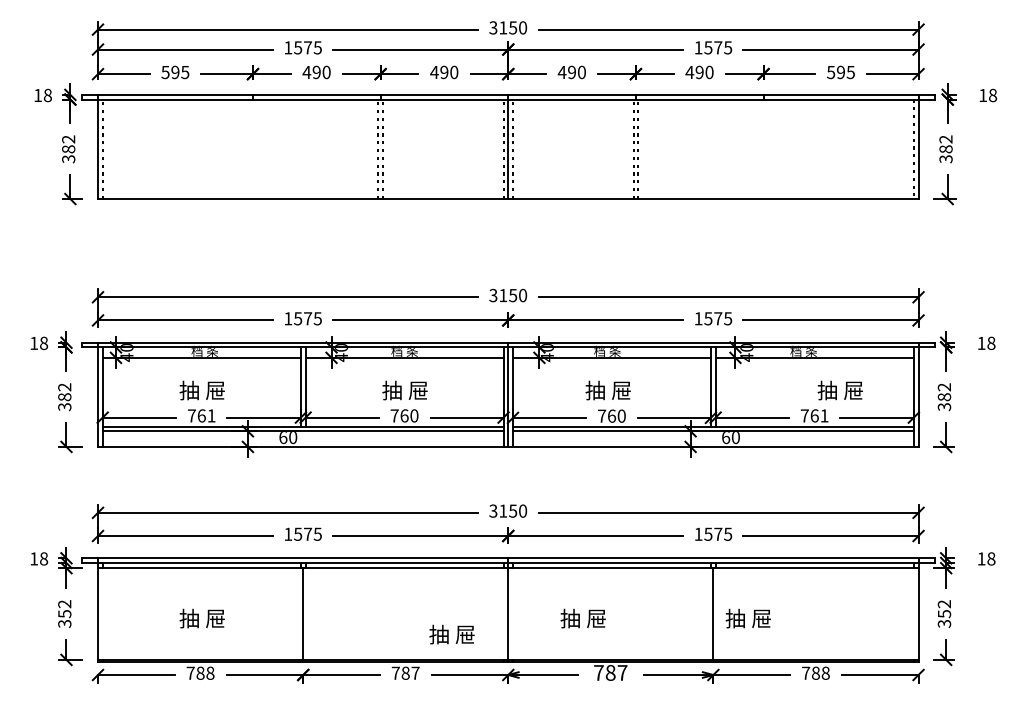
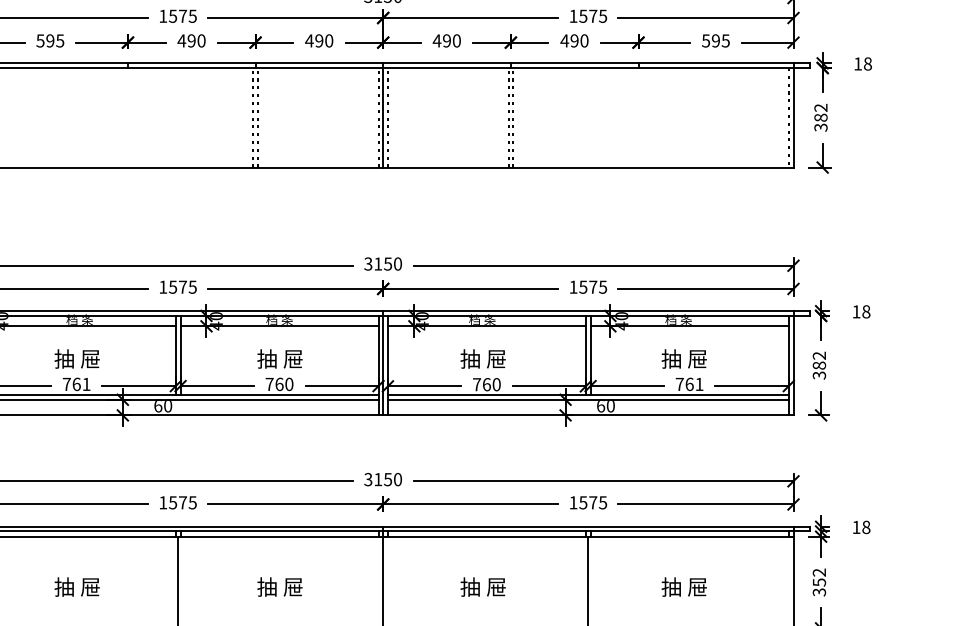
text: (839, 390) -> (683, 358), moved
text: (582, 618) -> (482, 586), moved
text: (747, 618) -> (683, 586), moved
text: (451, 634) -> (279, 586), moved

